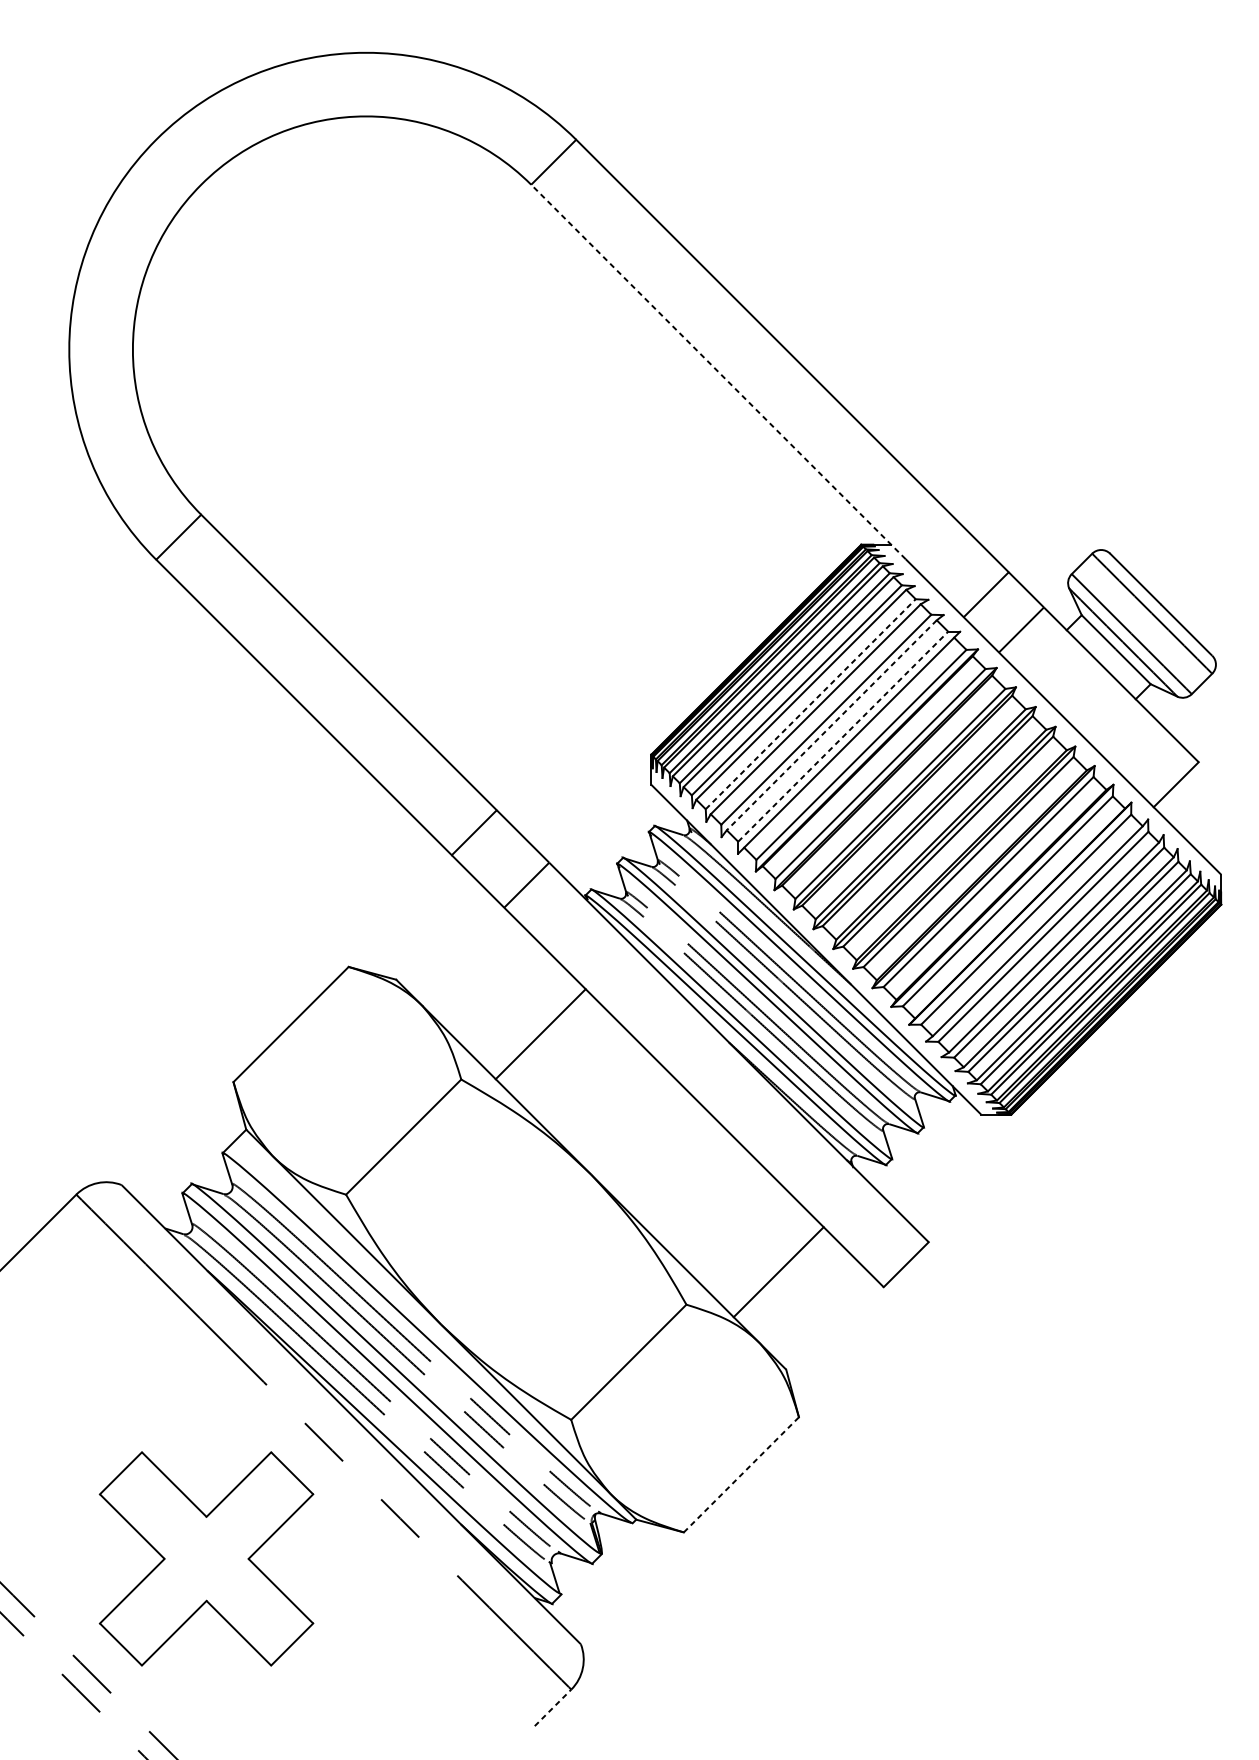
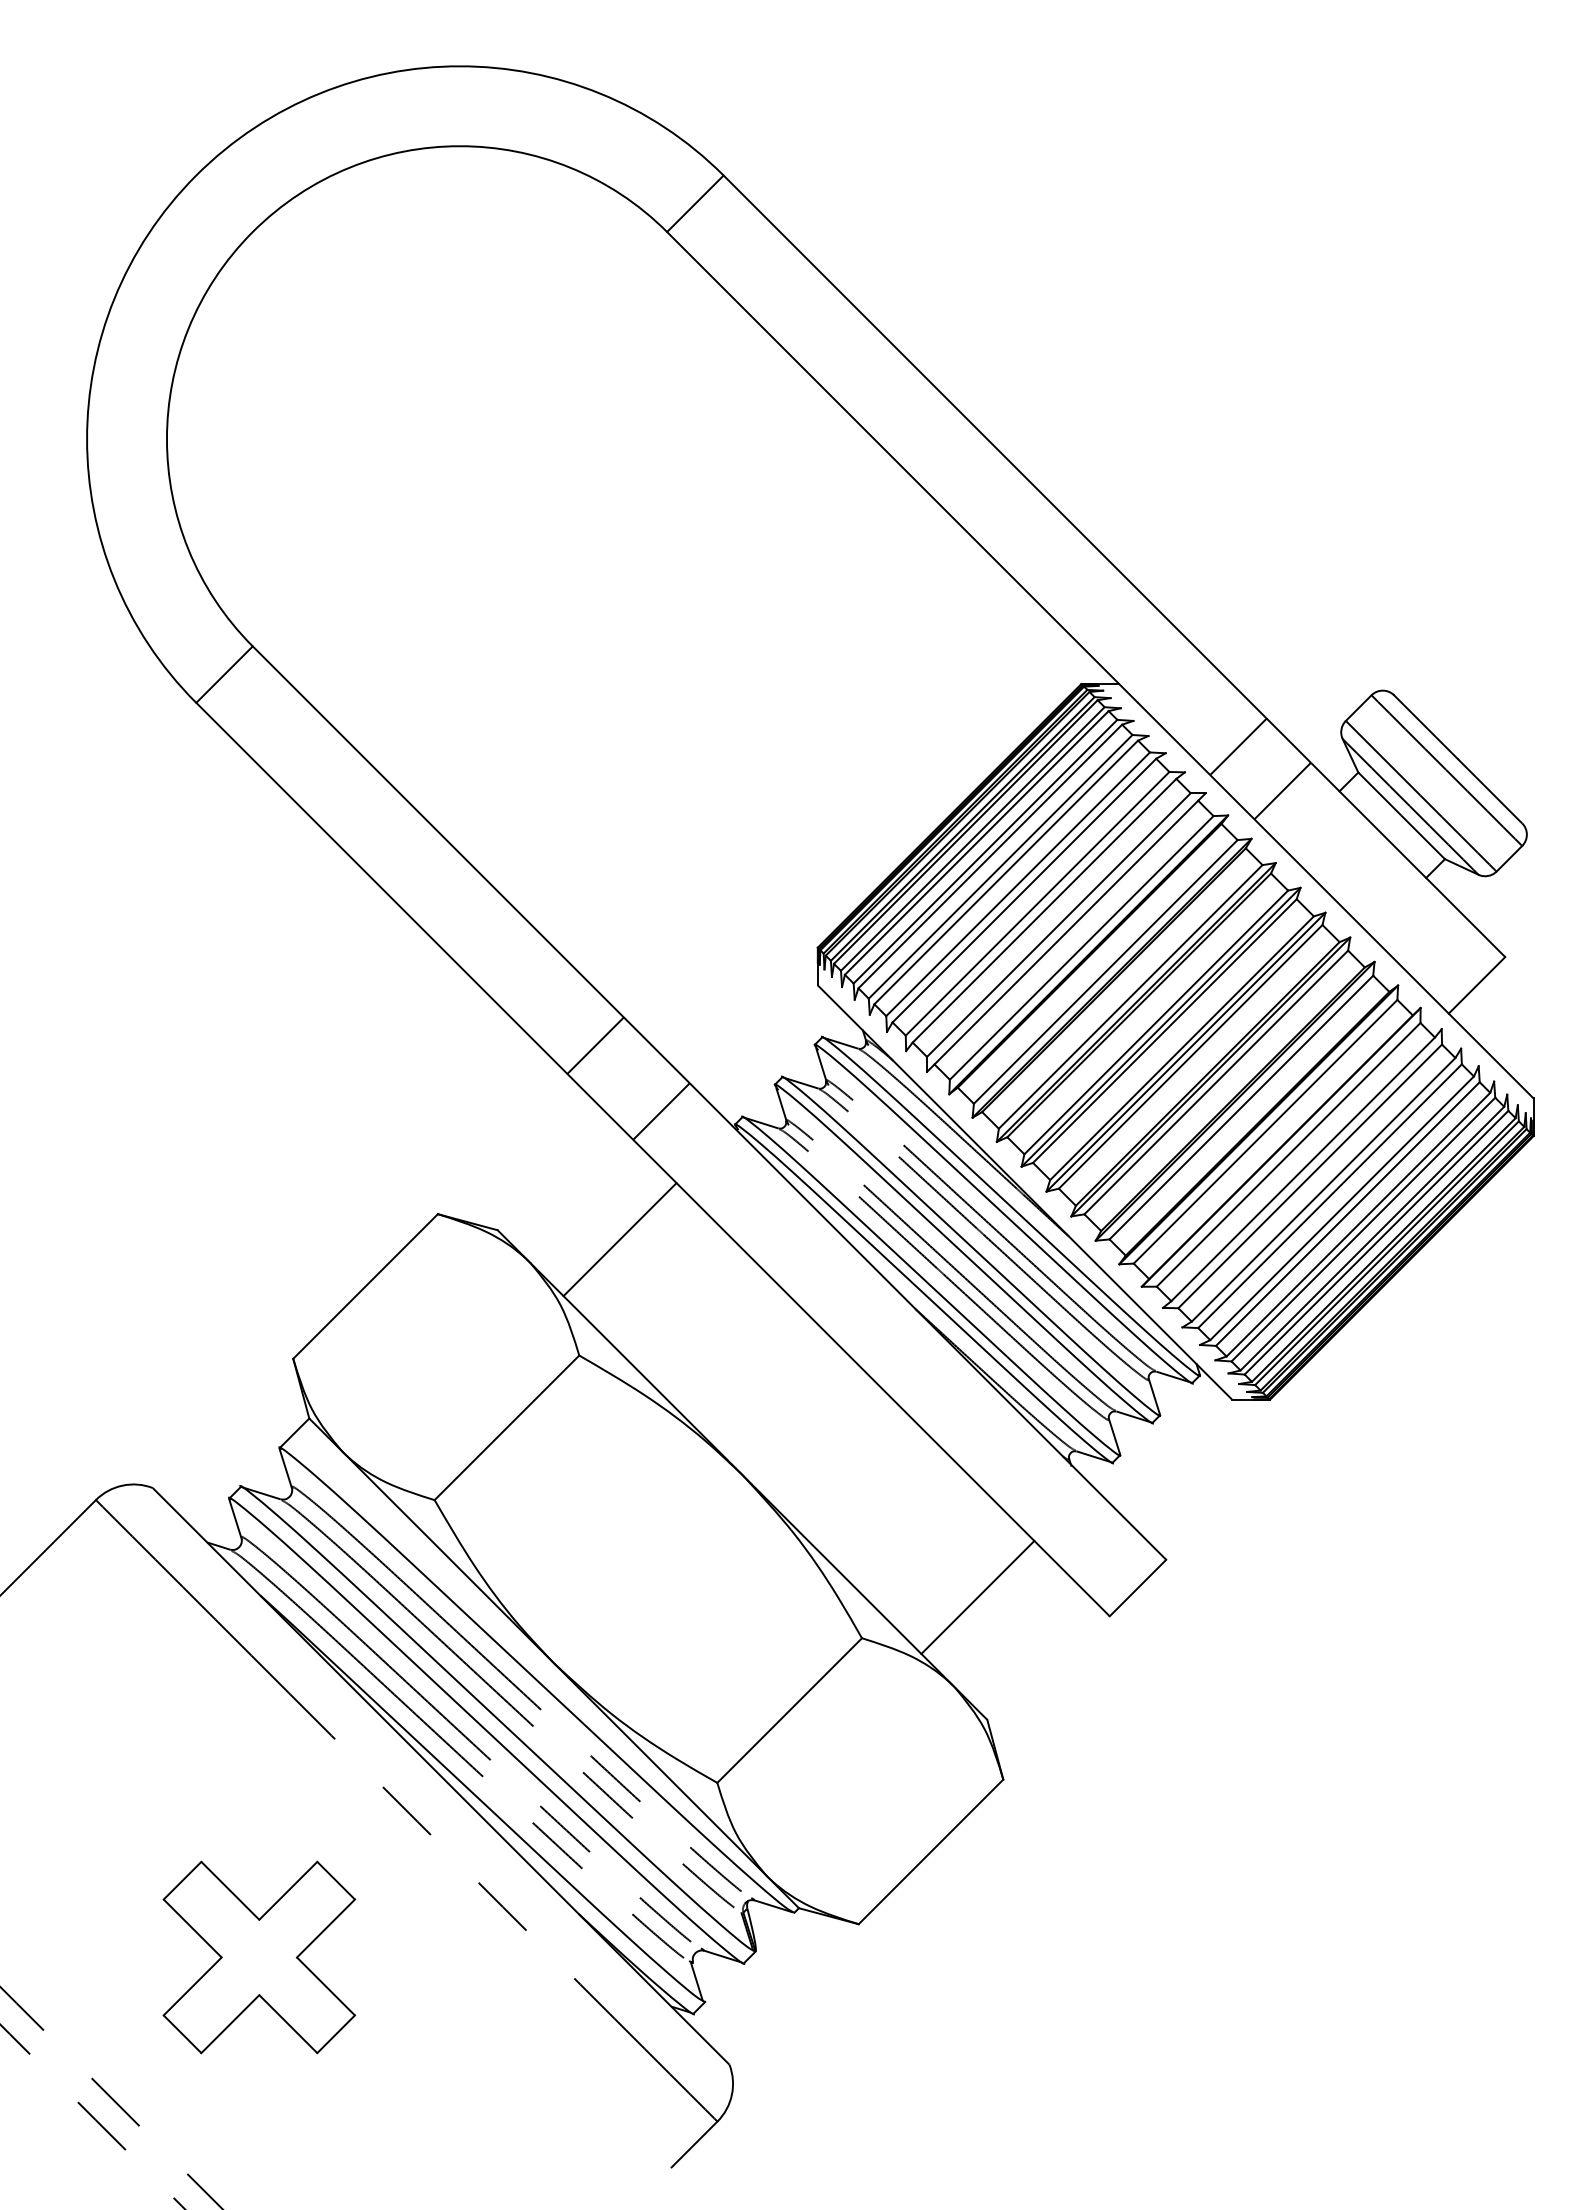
line: (717, 371) -> (901, 466), dashed -> solid
line: (811, 703) -> (1018, 883), dashed -> solid
line: (831, 725) -> (1044, 911), dashed -> solid
line: (843, 736) -> (1059, 924), dashed -> solid
line: (540, 1034) -> (619, 1239), moved
line: (741, 1474) -> (931, 1851), dashed -> solid
part: (205, 1558) -> (258, 1957), size x0.71
line: (553, 1707) -> (694, 2144), dashed -> solid

